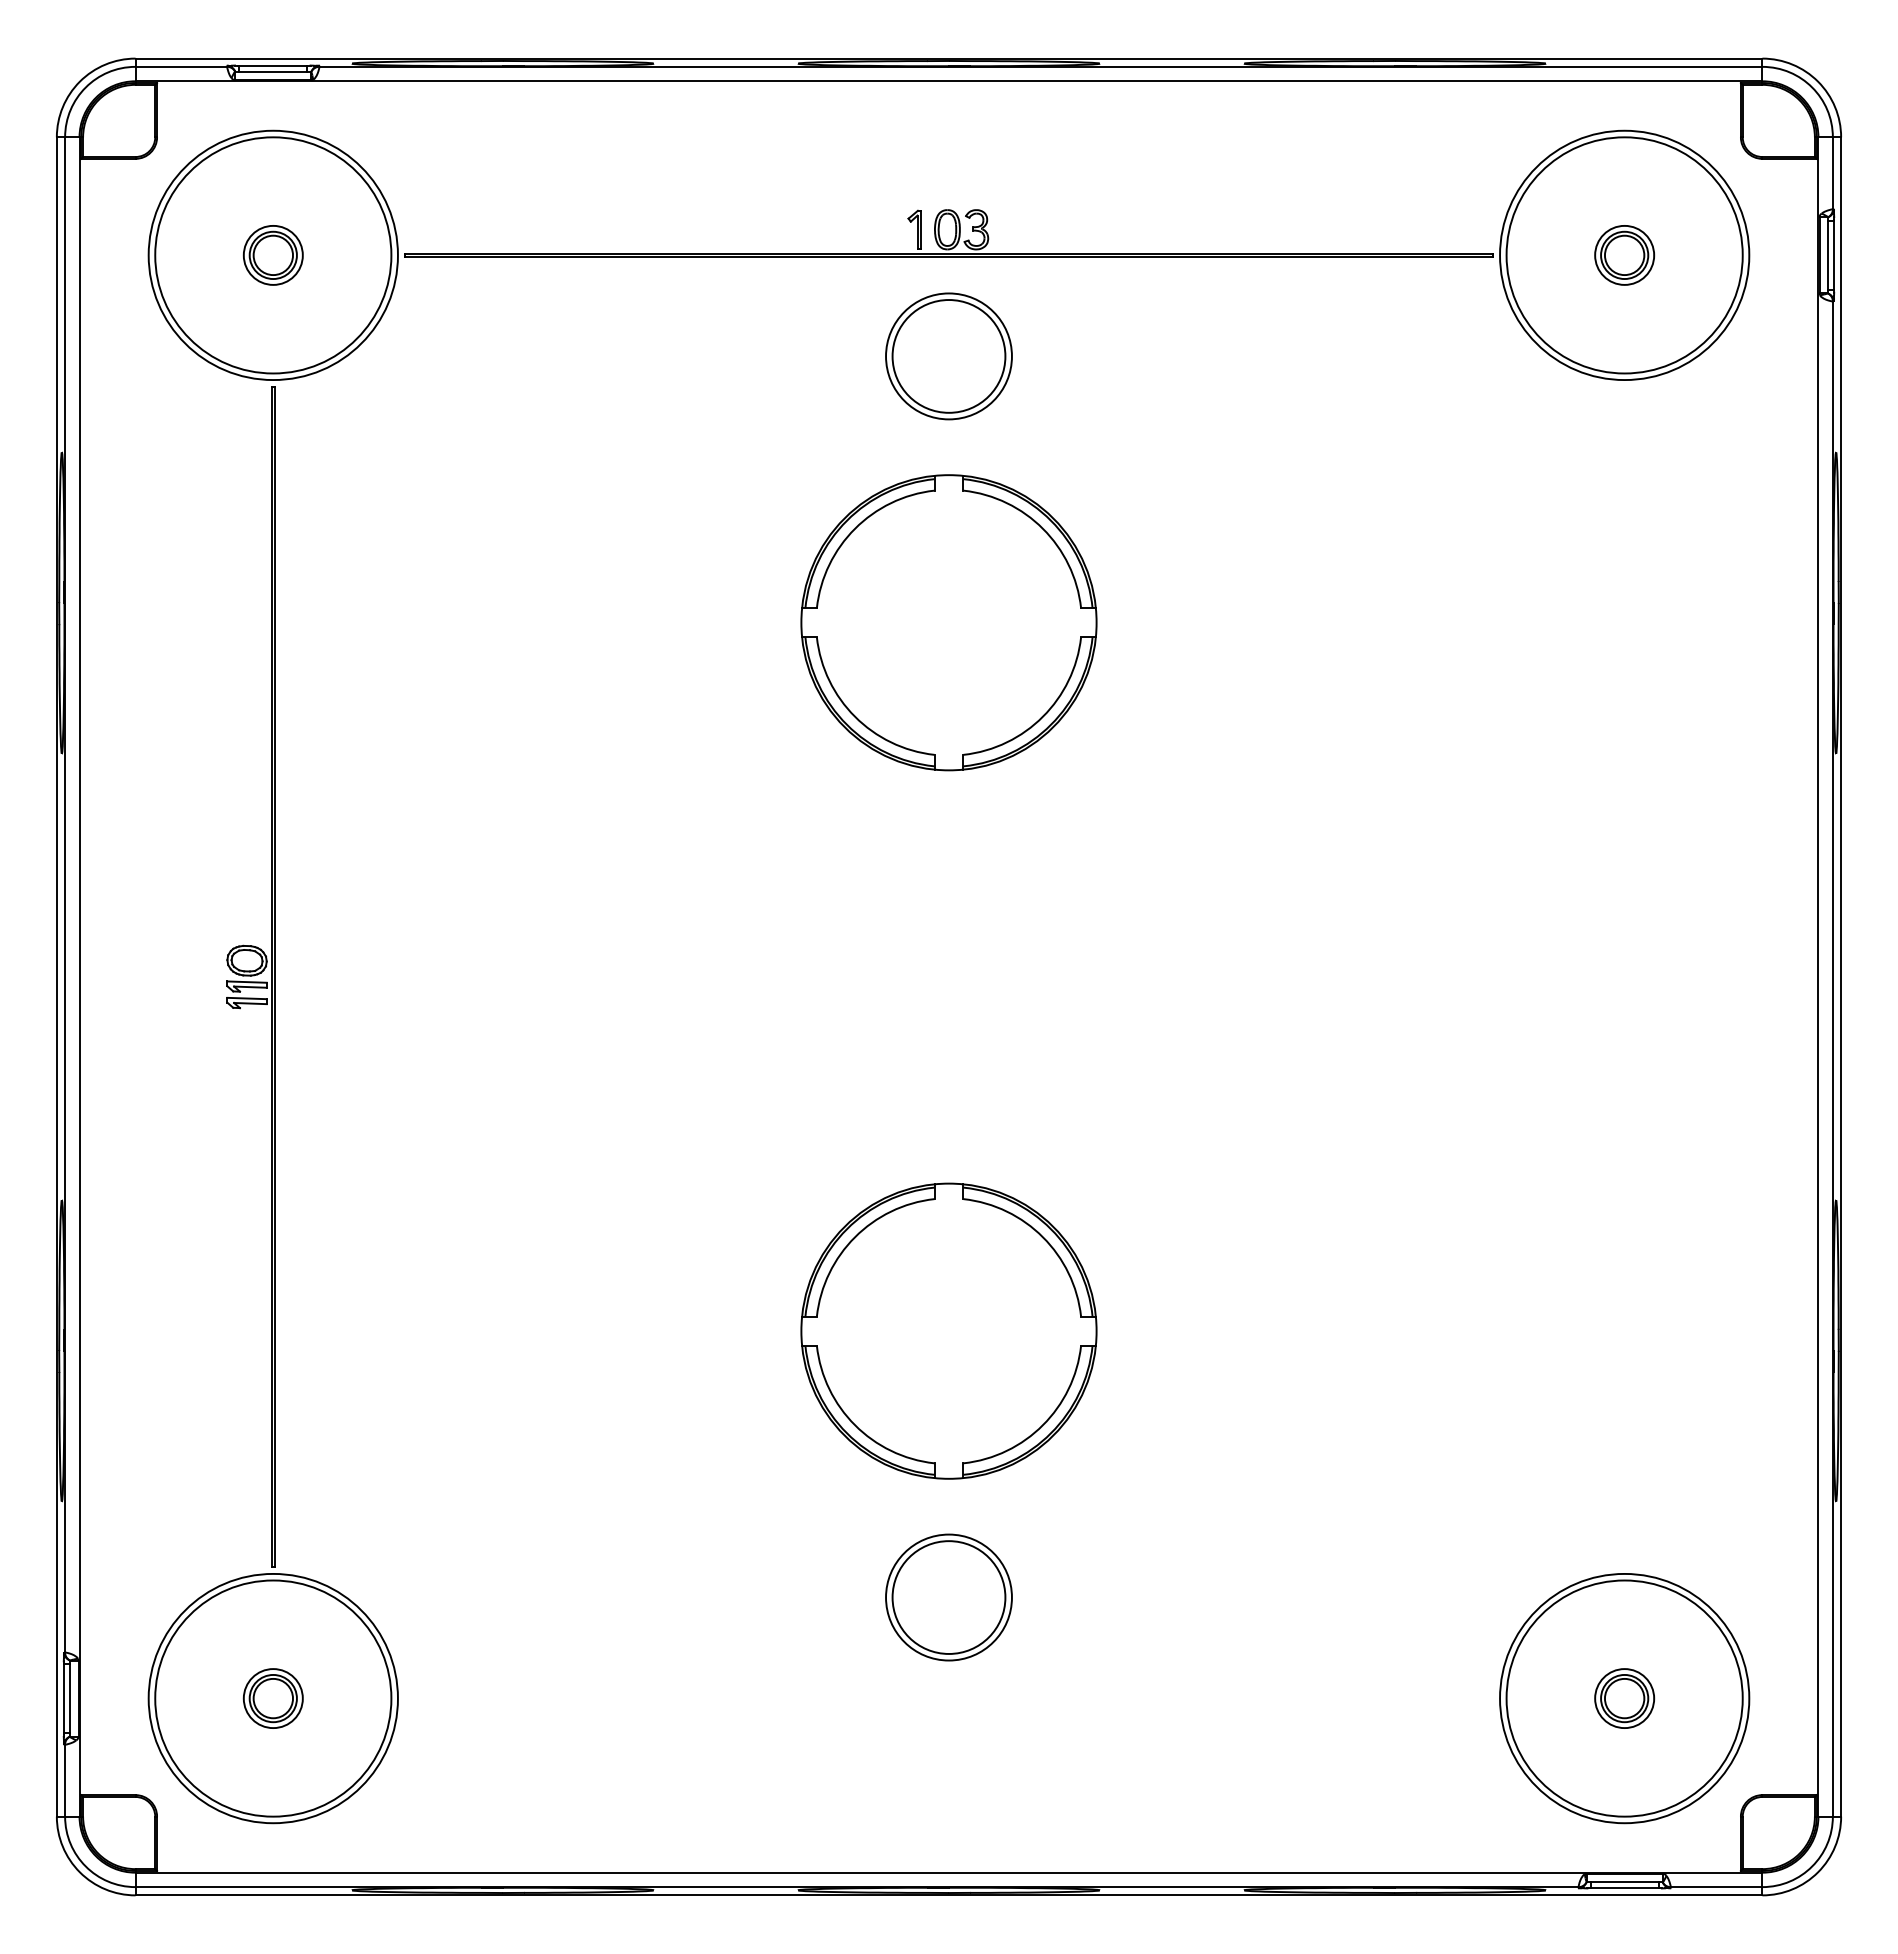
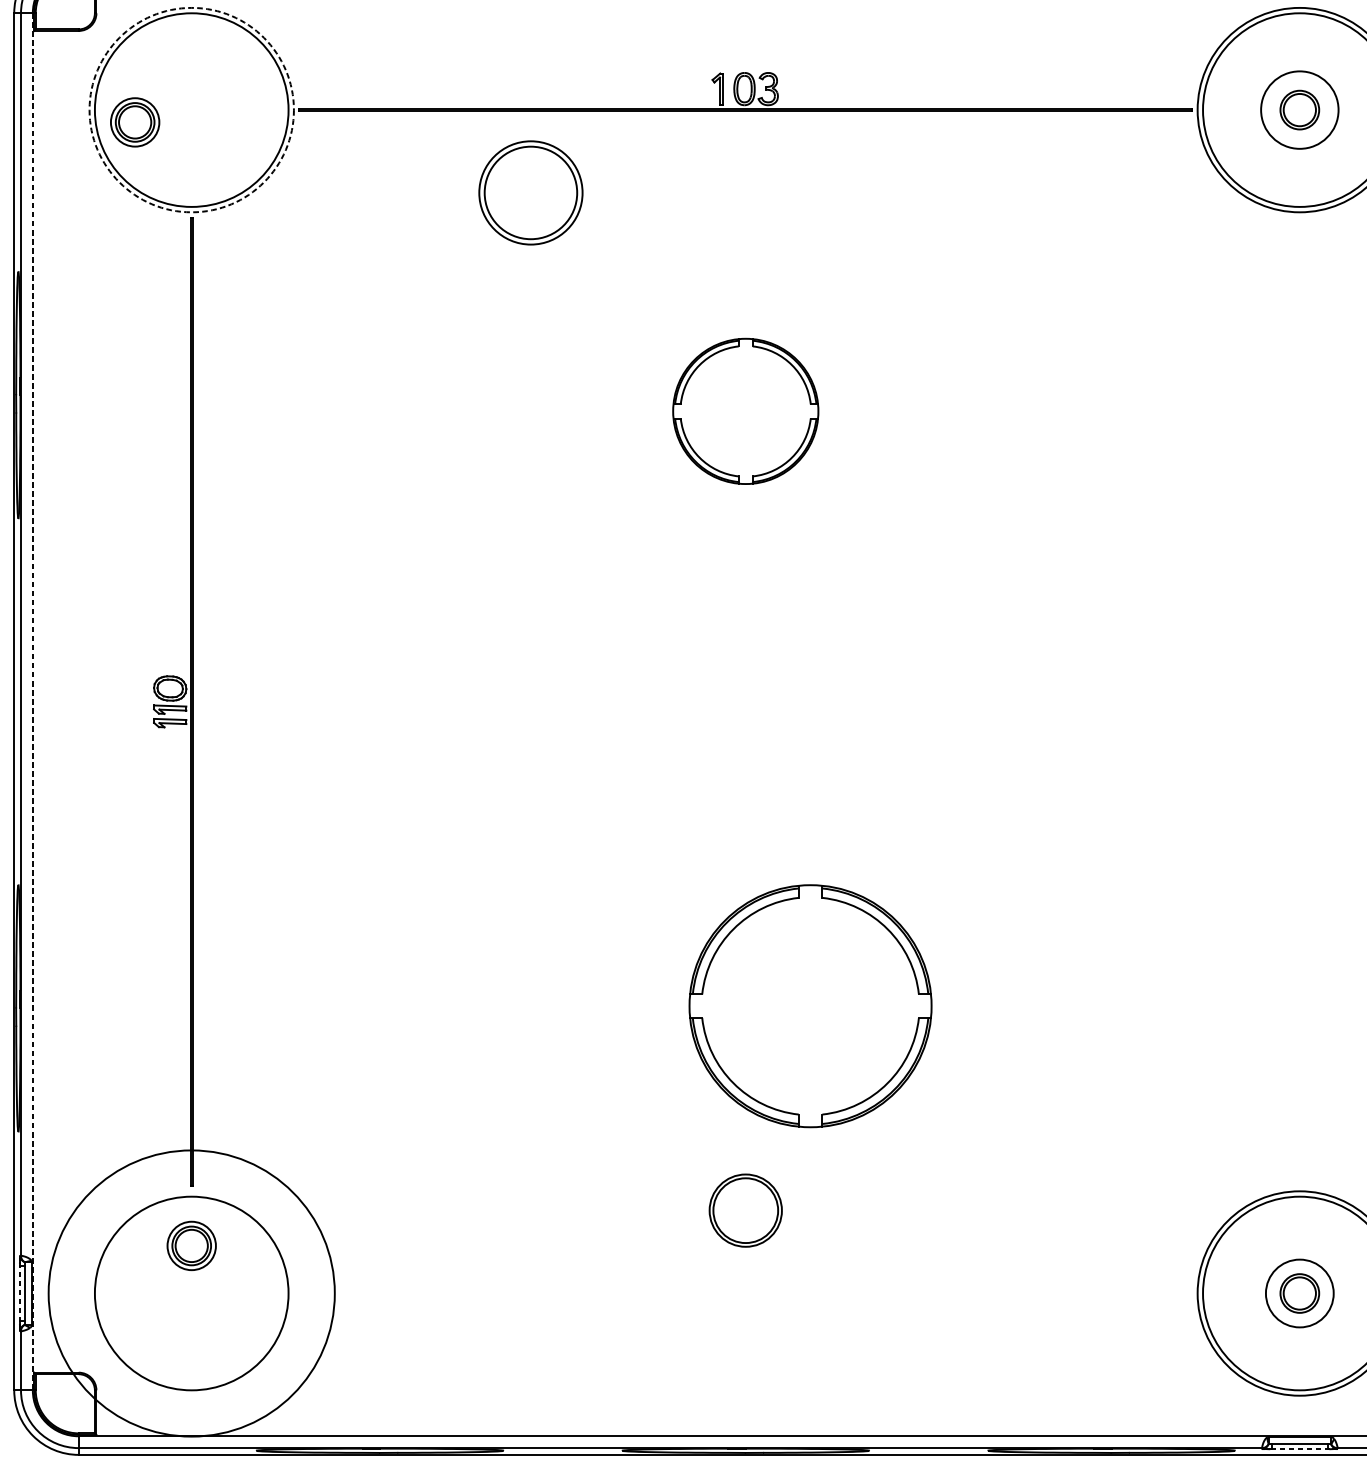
circle: (1624, 254) -> (1299, 109), size x1.6
circle: (272, 255) -> (191, 110), solid -> dashed
part: (272, 255) -> (134, 122), moved
part: (948, 356) -> (530, 193), moved
part: (948, 622) -> (745, 411), size x0.6
line: (79, 976) -> (32, 701), solid -> dashed
part: (948, 1330) -> (810, 1005), moved
part: (948, 1597) -> (745, 1210), size x0.7
circle: (272, 1698) -> (191, 1293), size x1.4
part: (272, 1698) -> (191, 1245), moved
circle: (1624, 1698) -> (1299, 1293), size x1.4
line: (63, 1699) -> (19, 1294), solid -> dashed
line: (1626, 1888) -> (1301, 1449), solid -> dashed

